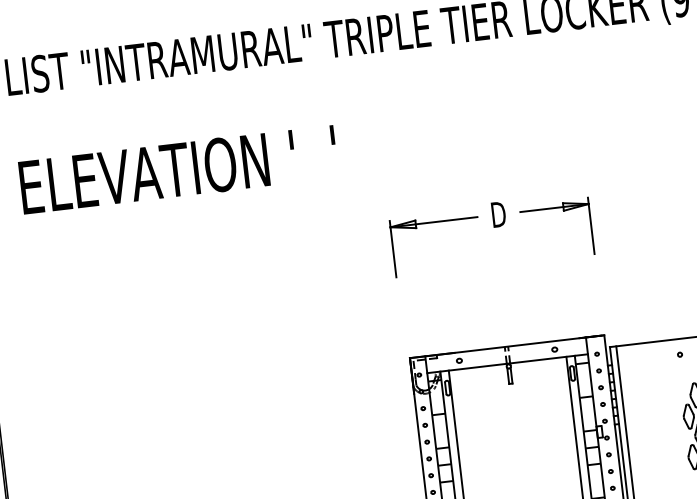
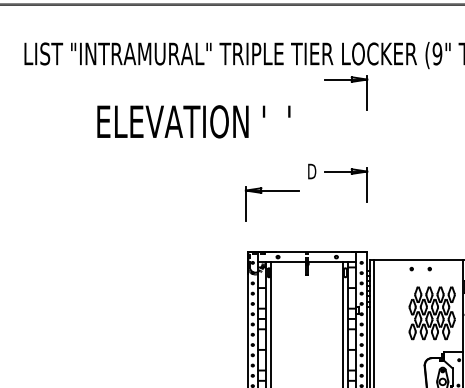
part: (545, 61) -> (351, 82), added
text: (177, 169) -> (193, 121), moved
part: (432, 223) -> (271, 191), moved

